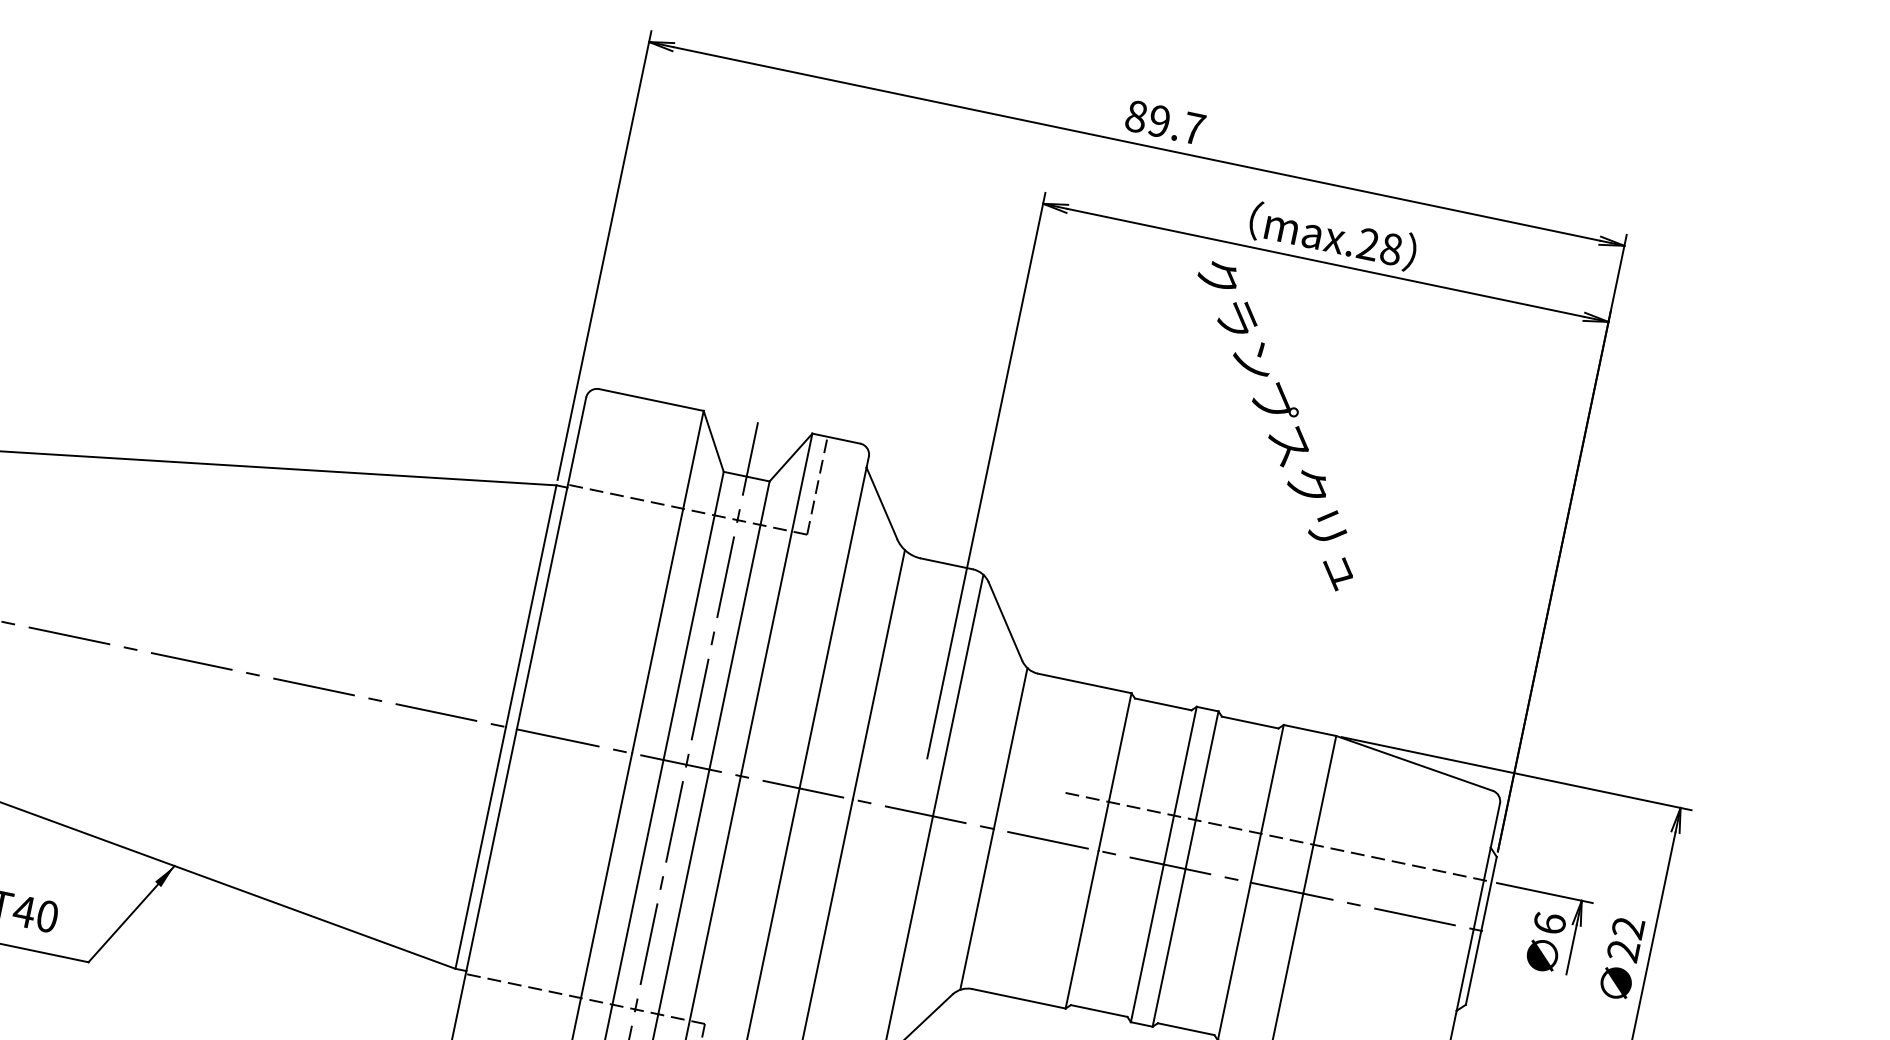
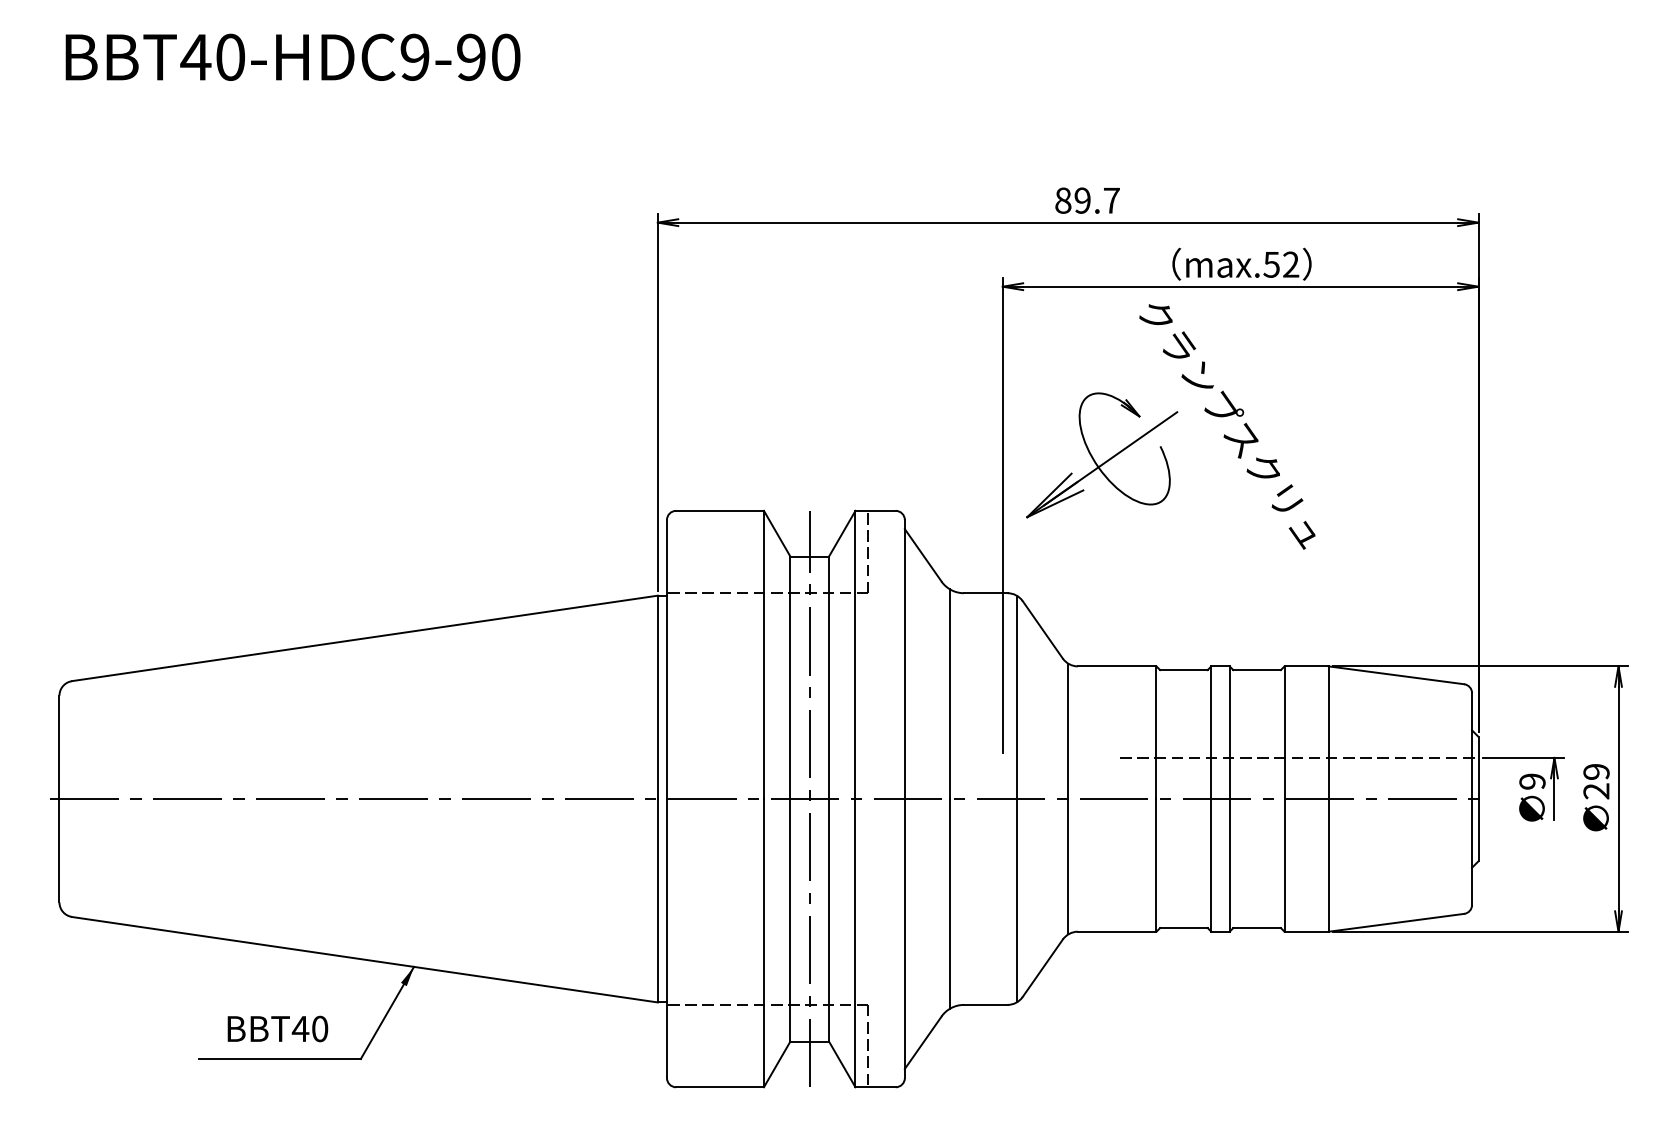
text: (1379, 246) -> (1281, 264), max.28 -> max.52
part: (1124, 435) -> (1107, 459), added
text: (1549, 923) -> (1532, 781), 6 -> 9
text: (1628, 927) -> (1596, 771), 22 -> 29

